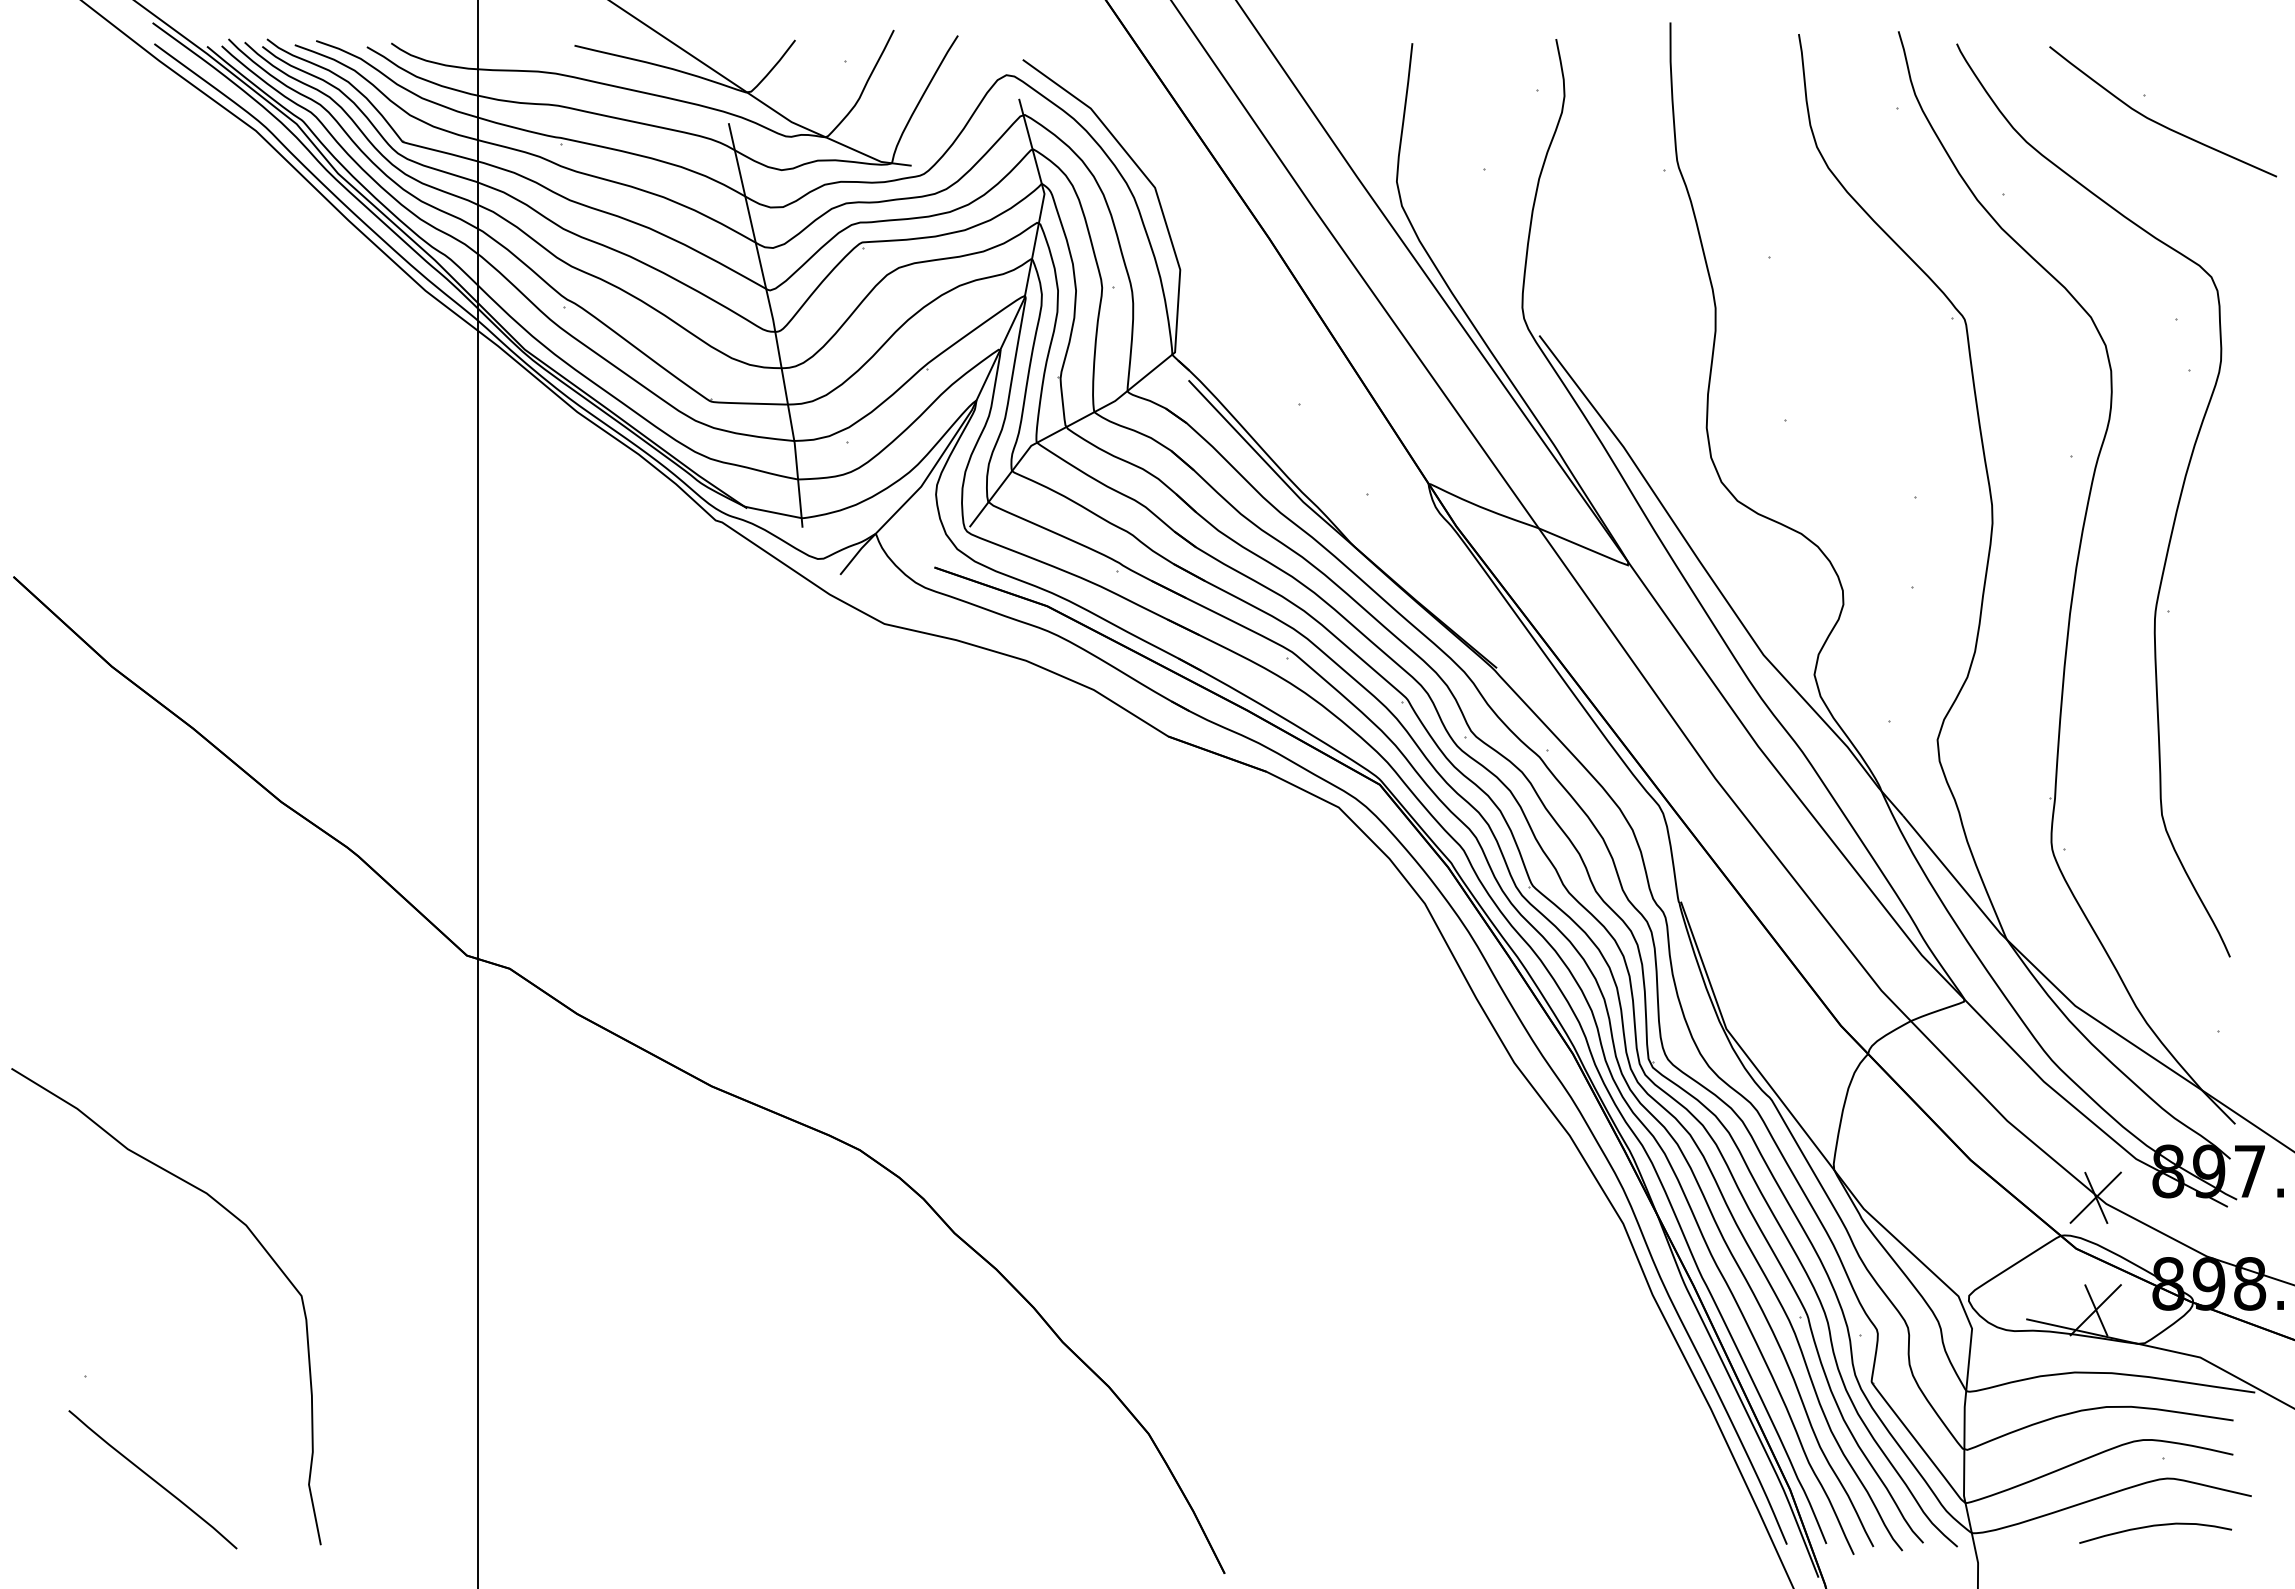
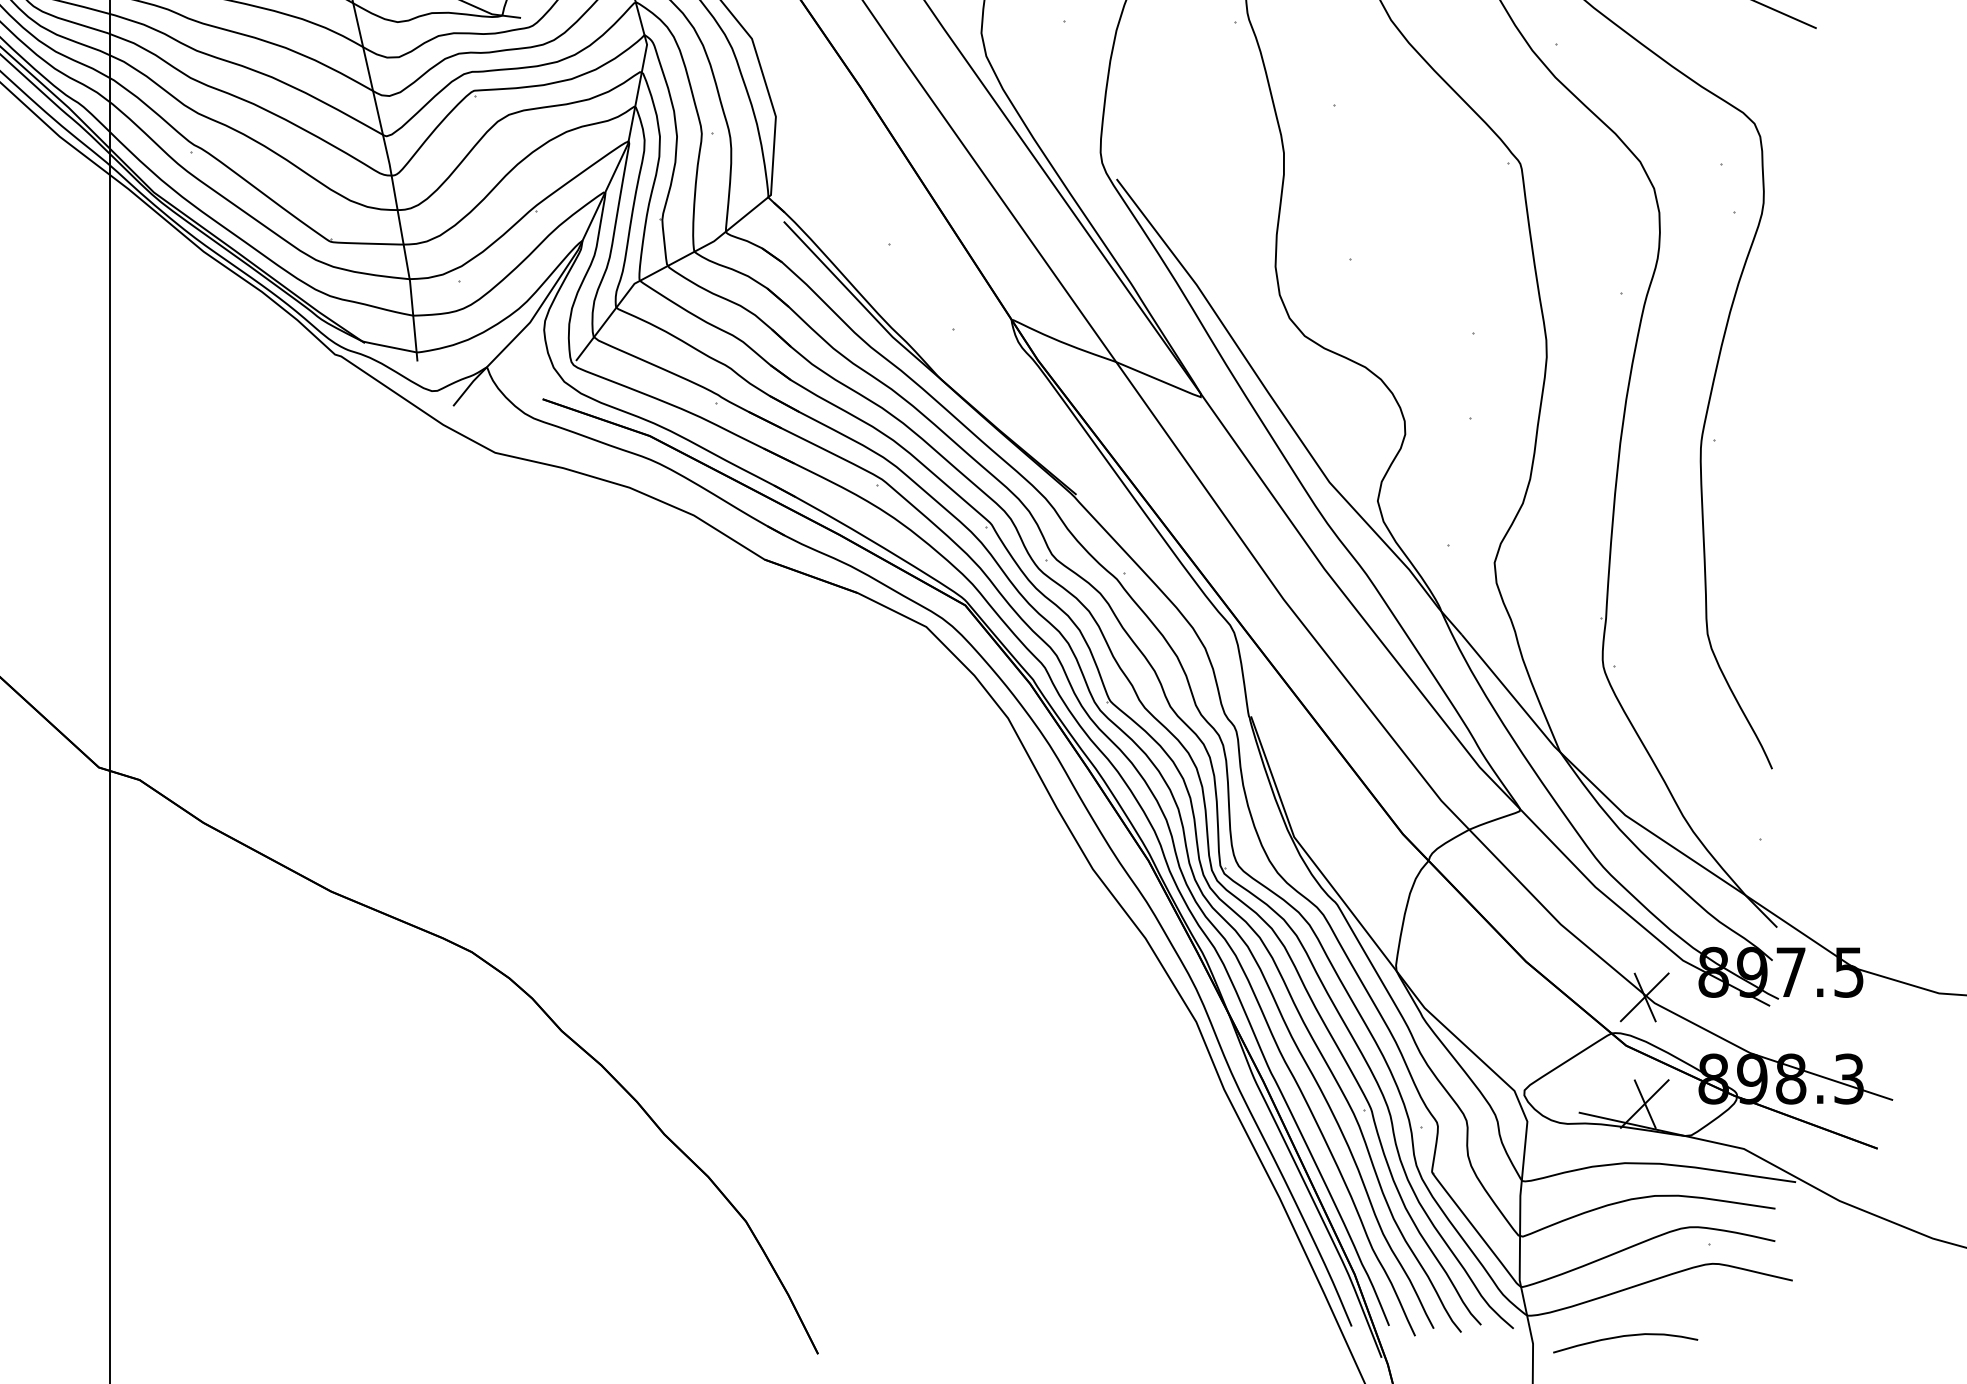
curve: (2155, 1526) -> (1625, 1336), moved

